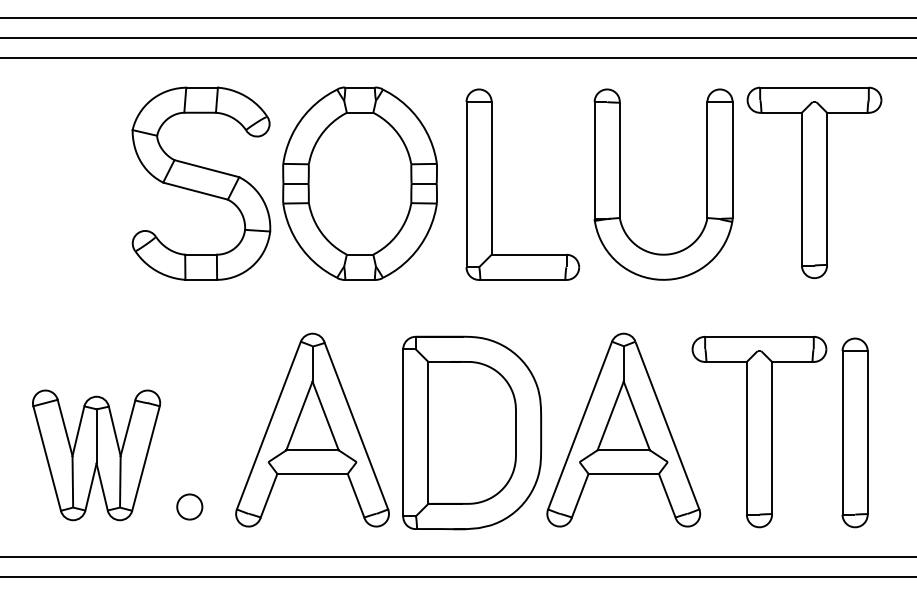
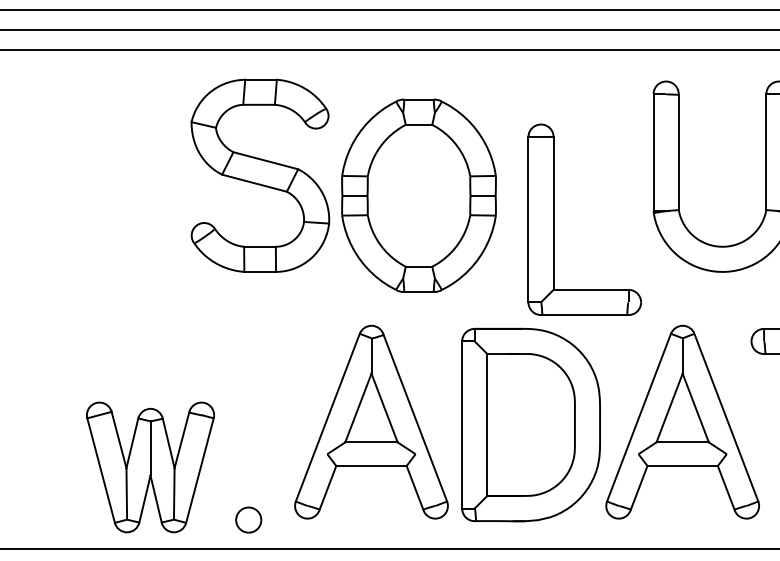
part: (359, 183) -> (418, 195), moved
part: (492, 184) -> (554, 219), moved
part: (96, 455) -> (150, 467), moved
part: (189, 506) -> (248, 519), moved

